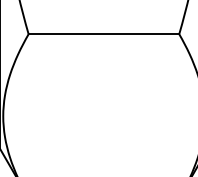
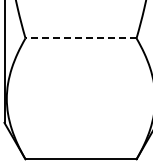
line: (104, 34) -> (81, 38), solid -> dashed

